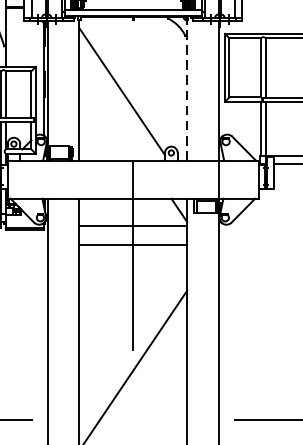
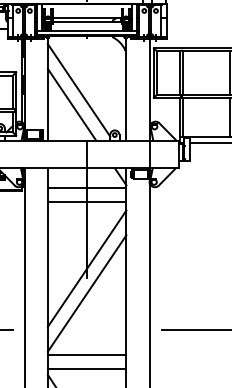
line: (187, 89) -> (126, 88), dashed -> solid
line: (111, 111) -> (71, 104), added
line: (132, 336) -> (86, 268), added

